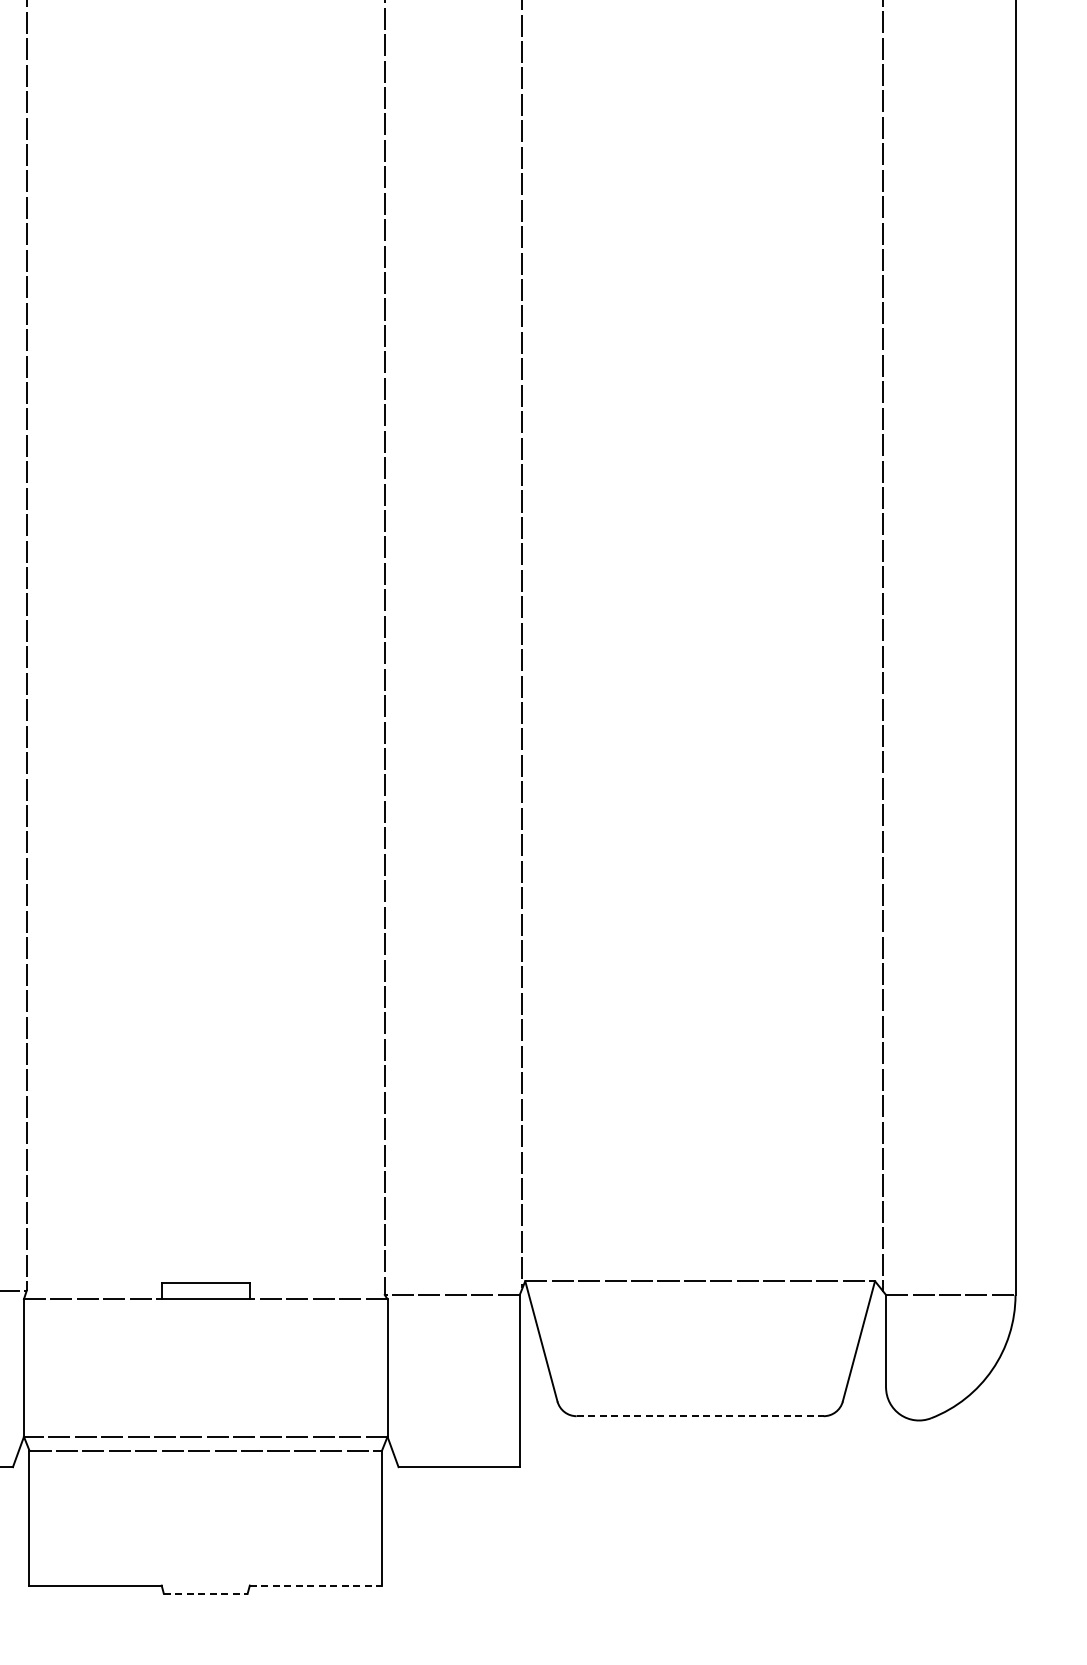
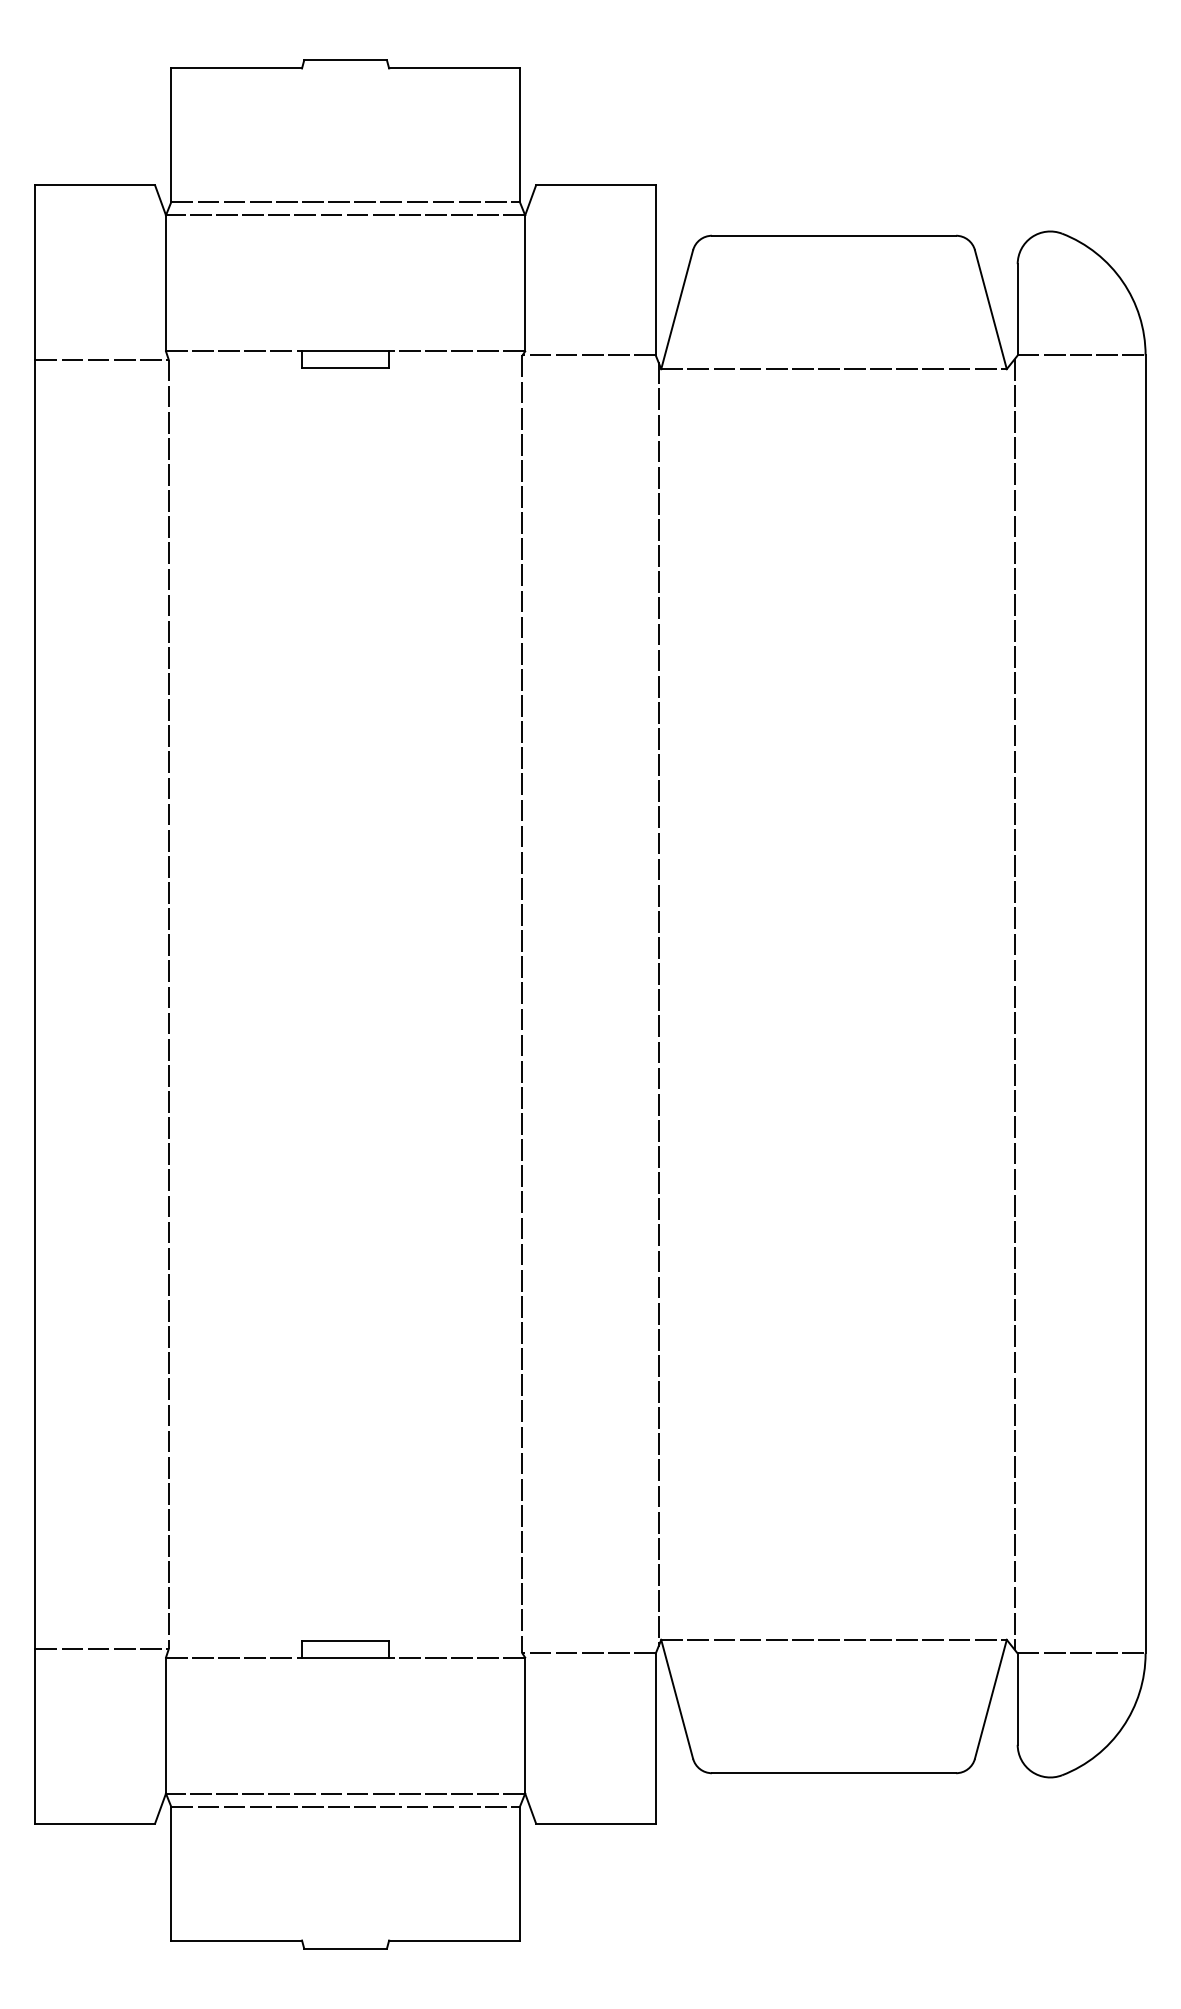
line: (700, 1416) -> (834, 1773), dashed -> solid
line: (315, 1585) -> (454, 1940), dashed -> solid
line: (206, 1593) -> (346, 1948), dashed -> solid

